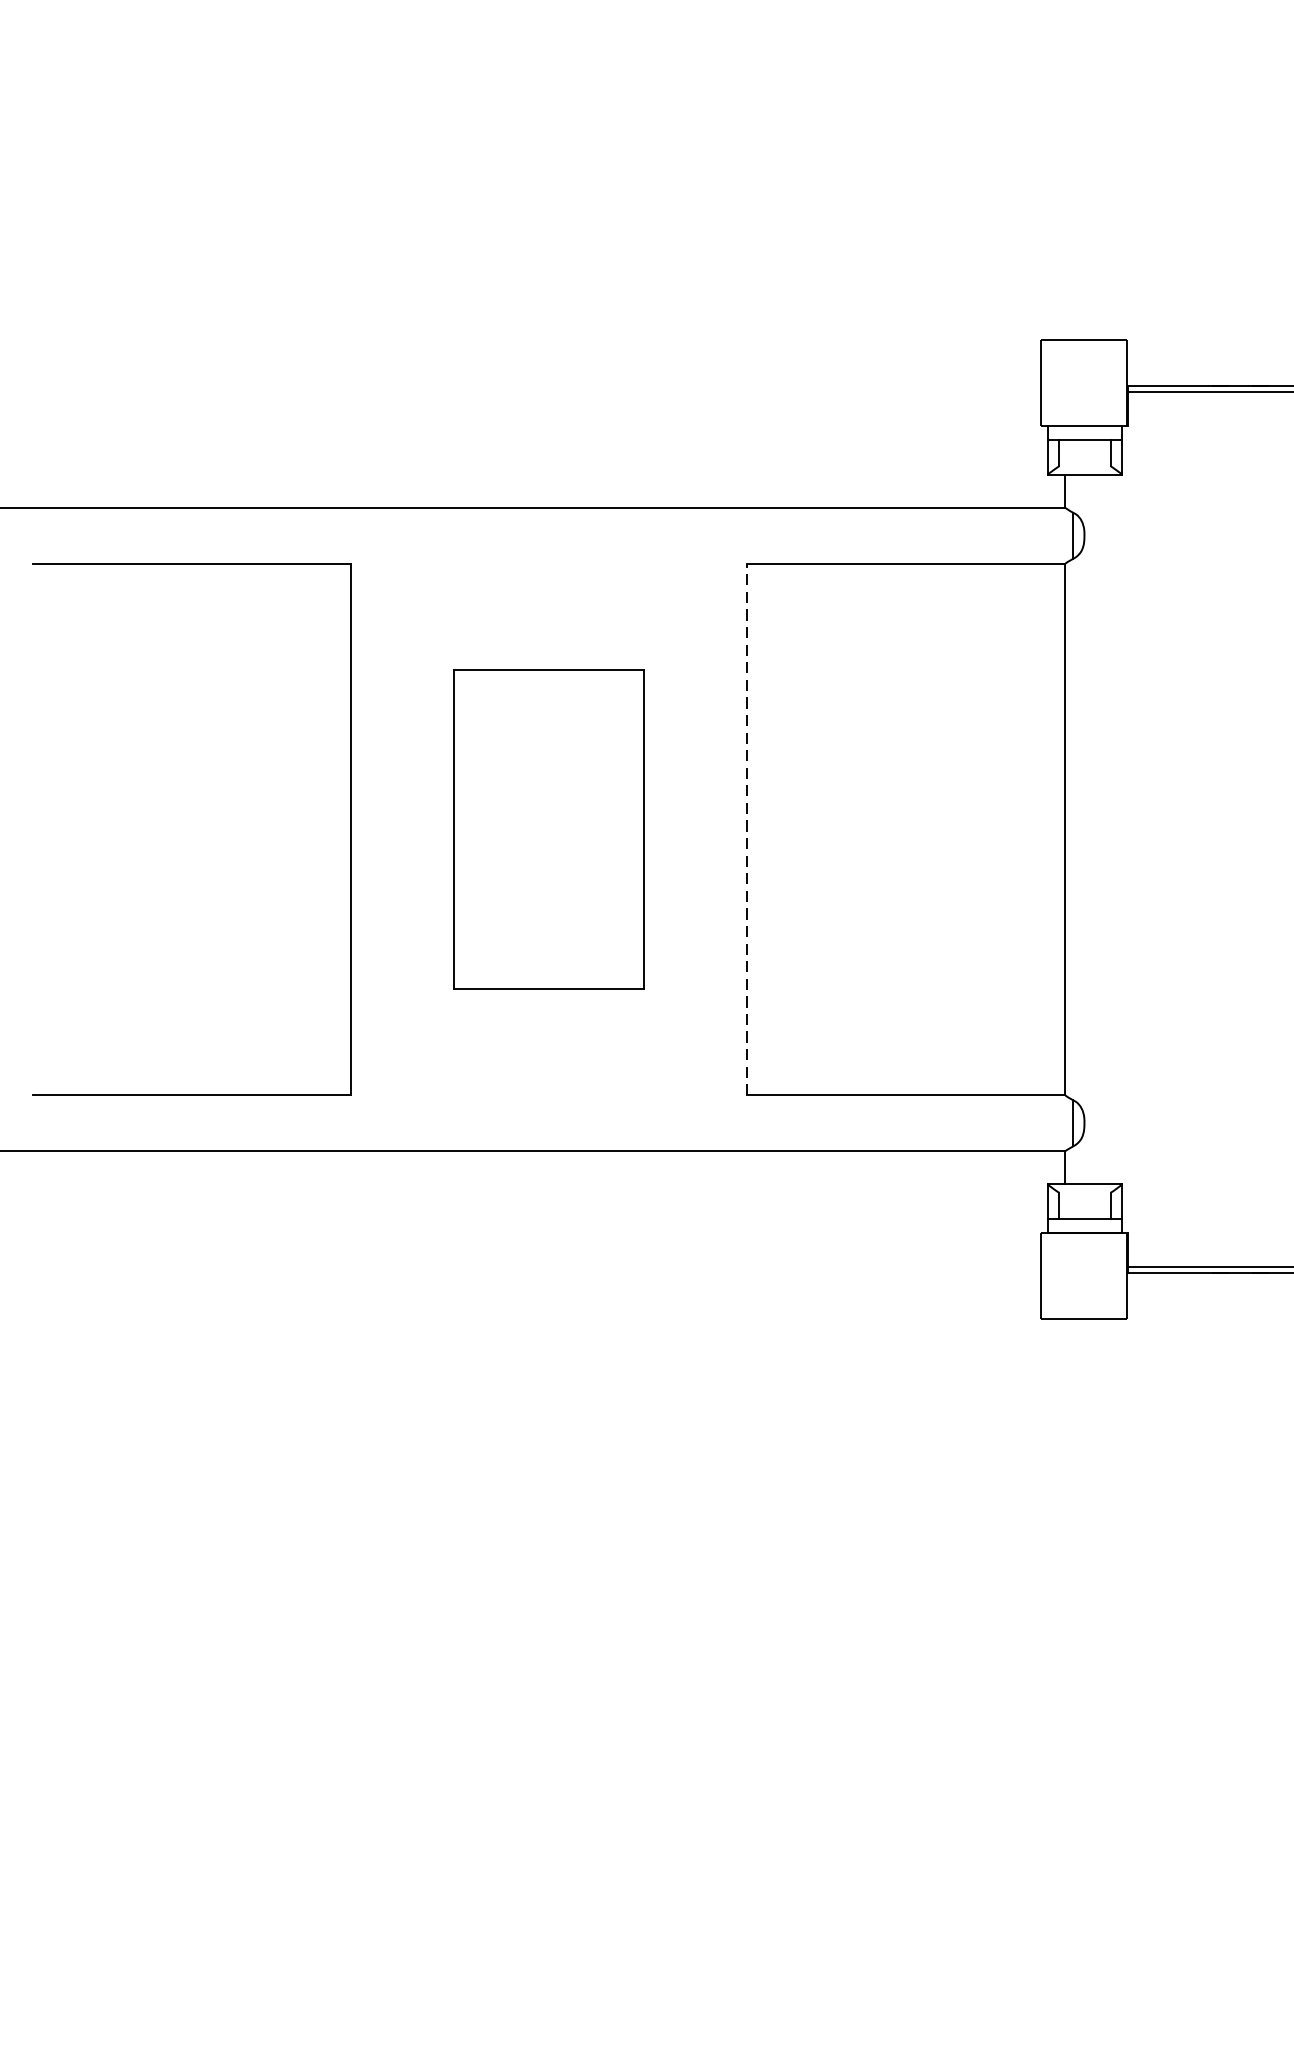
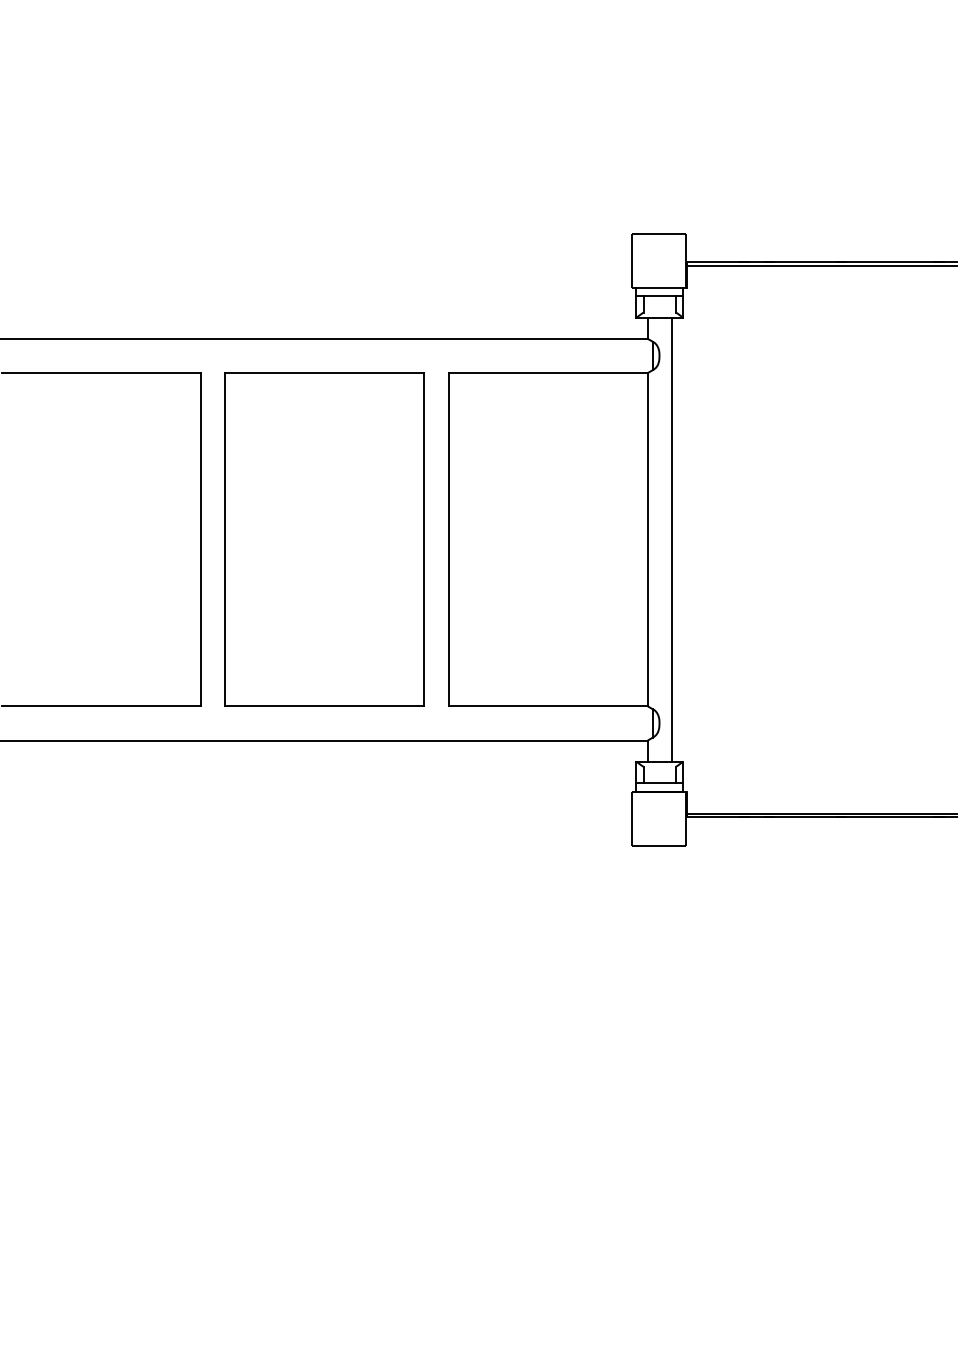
part: (548, 829) -> (324, 539), size x1.67
line: (747, 829) -> (448, 539), dashed -> solid
line: (1105, 829) -> (672, 539), added

